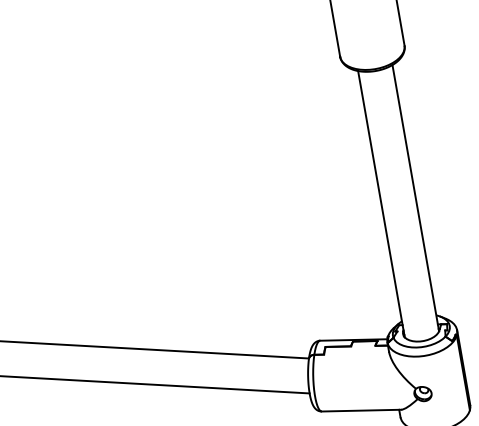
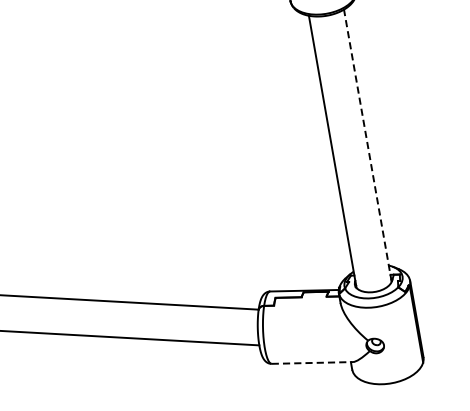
line: (415, 197) -> (367, 145), solid -> dashed
line: (361, 410) -> (312, 362), solid -> dashed

